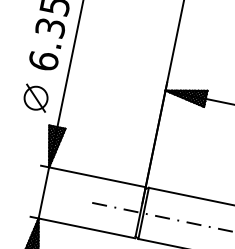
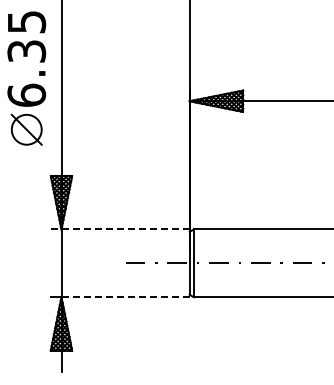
part: (35, 97) -> (26, 129), moved
line: (93, 176) -> (120, 229), solid -> dashed
line: (86, 228) -> (125, 297), solid -> dashed

